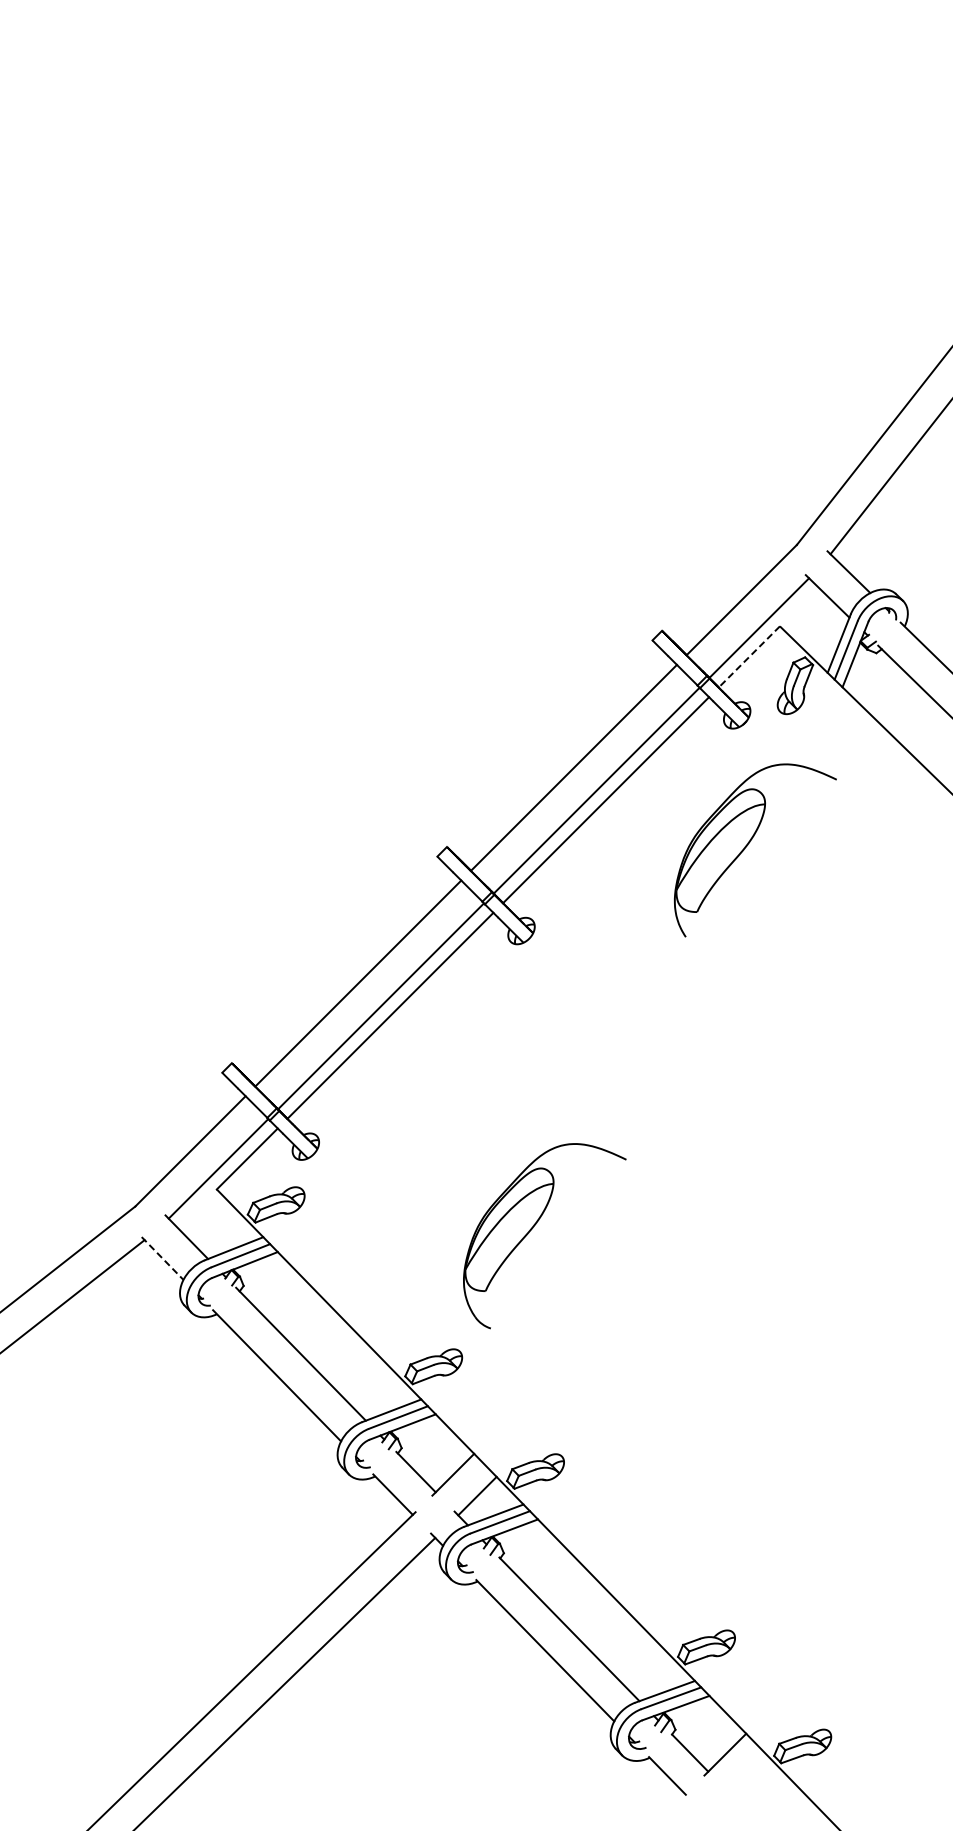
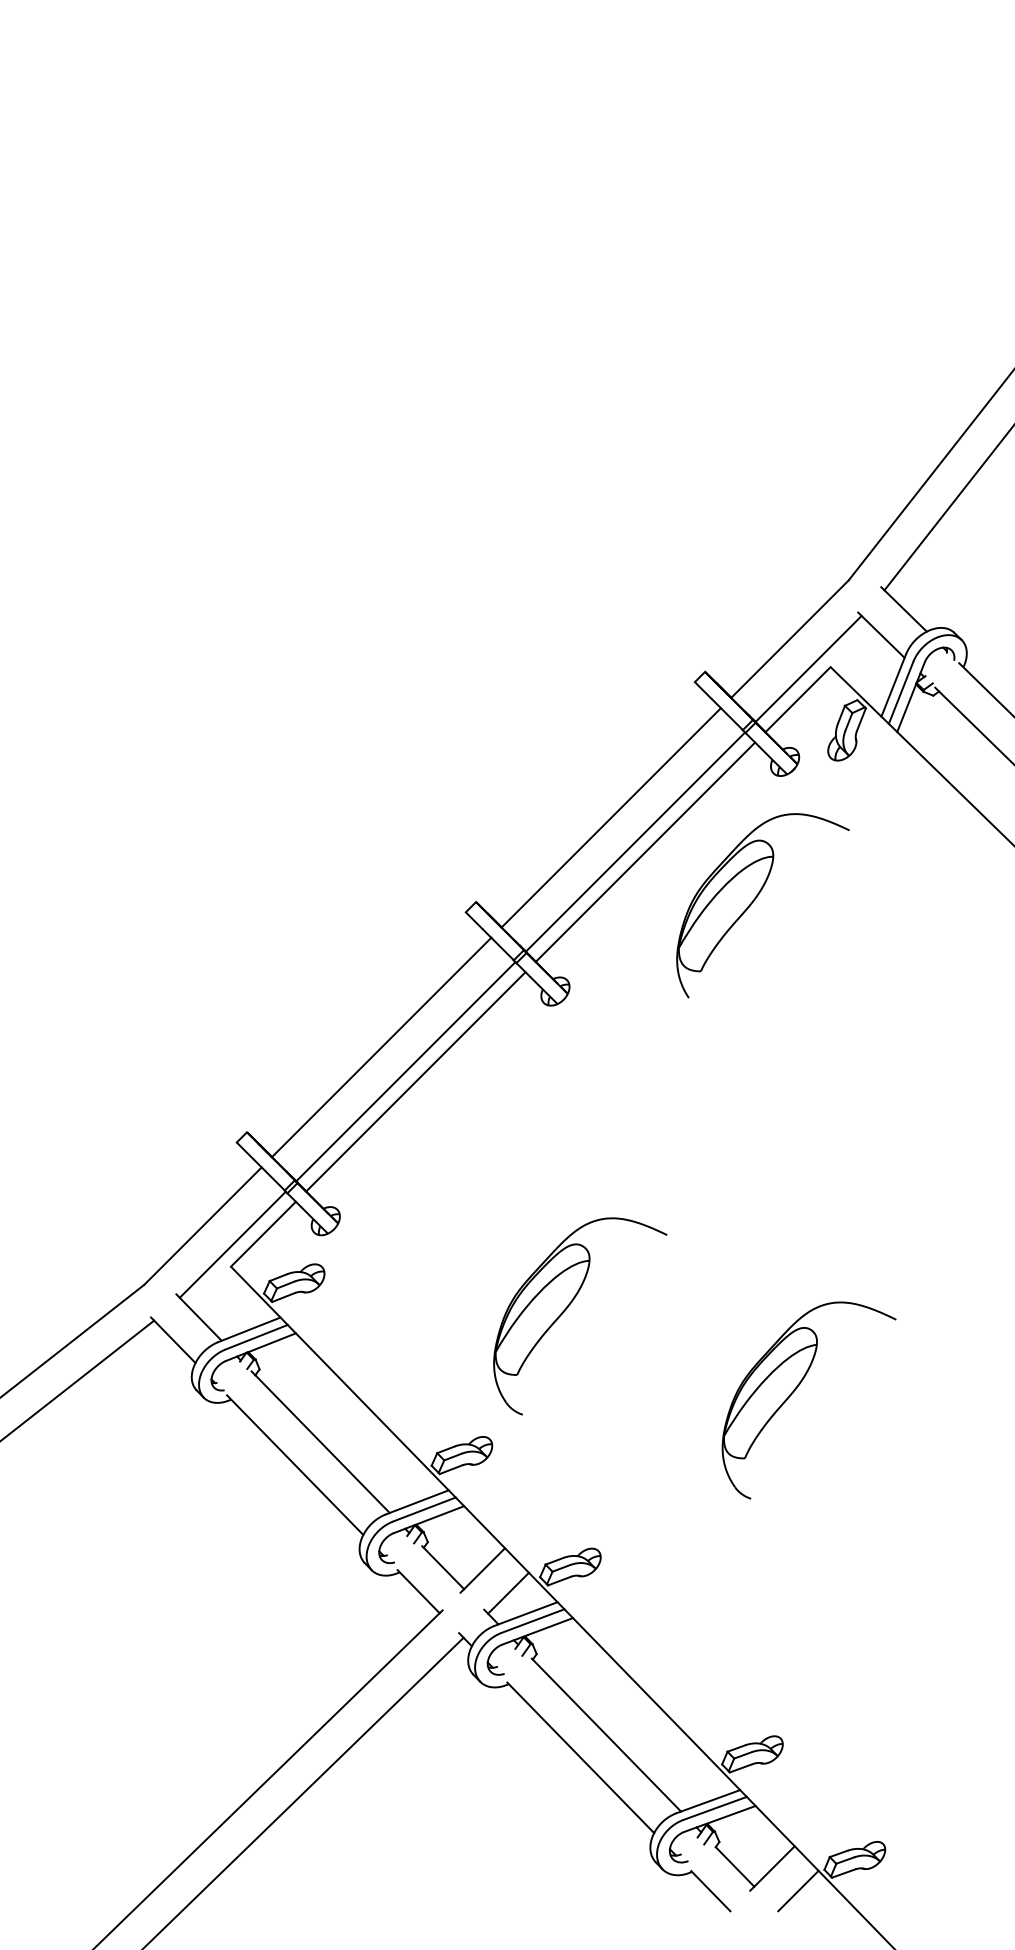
line: (748, 657) -> (797, 700), dashed -> solid
part: (748, 845) -> (755, 900), moved
line: (162, 1258) -> (173, 1340), dashed -> solid
part: (748, 1304) -> (797, 1389), added
line: (749, 1775) -> (798, 1890), added

